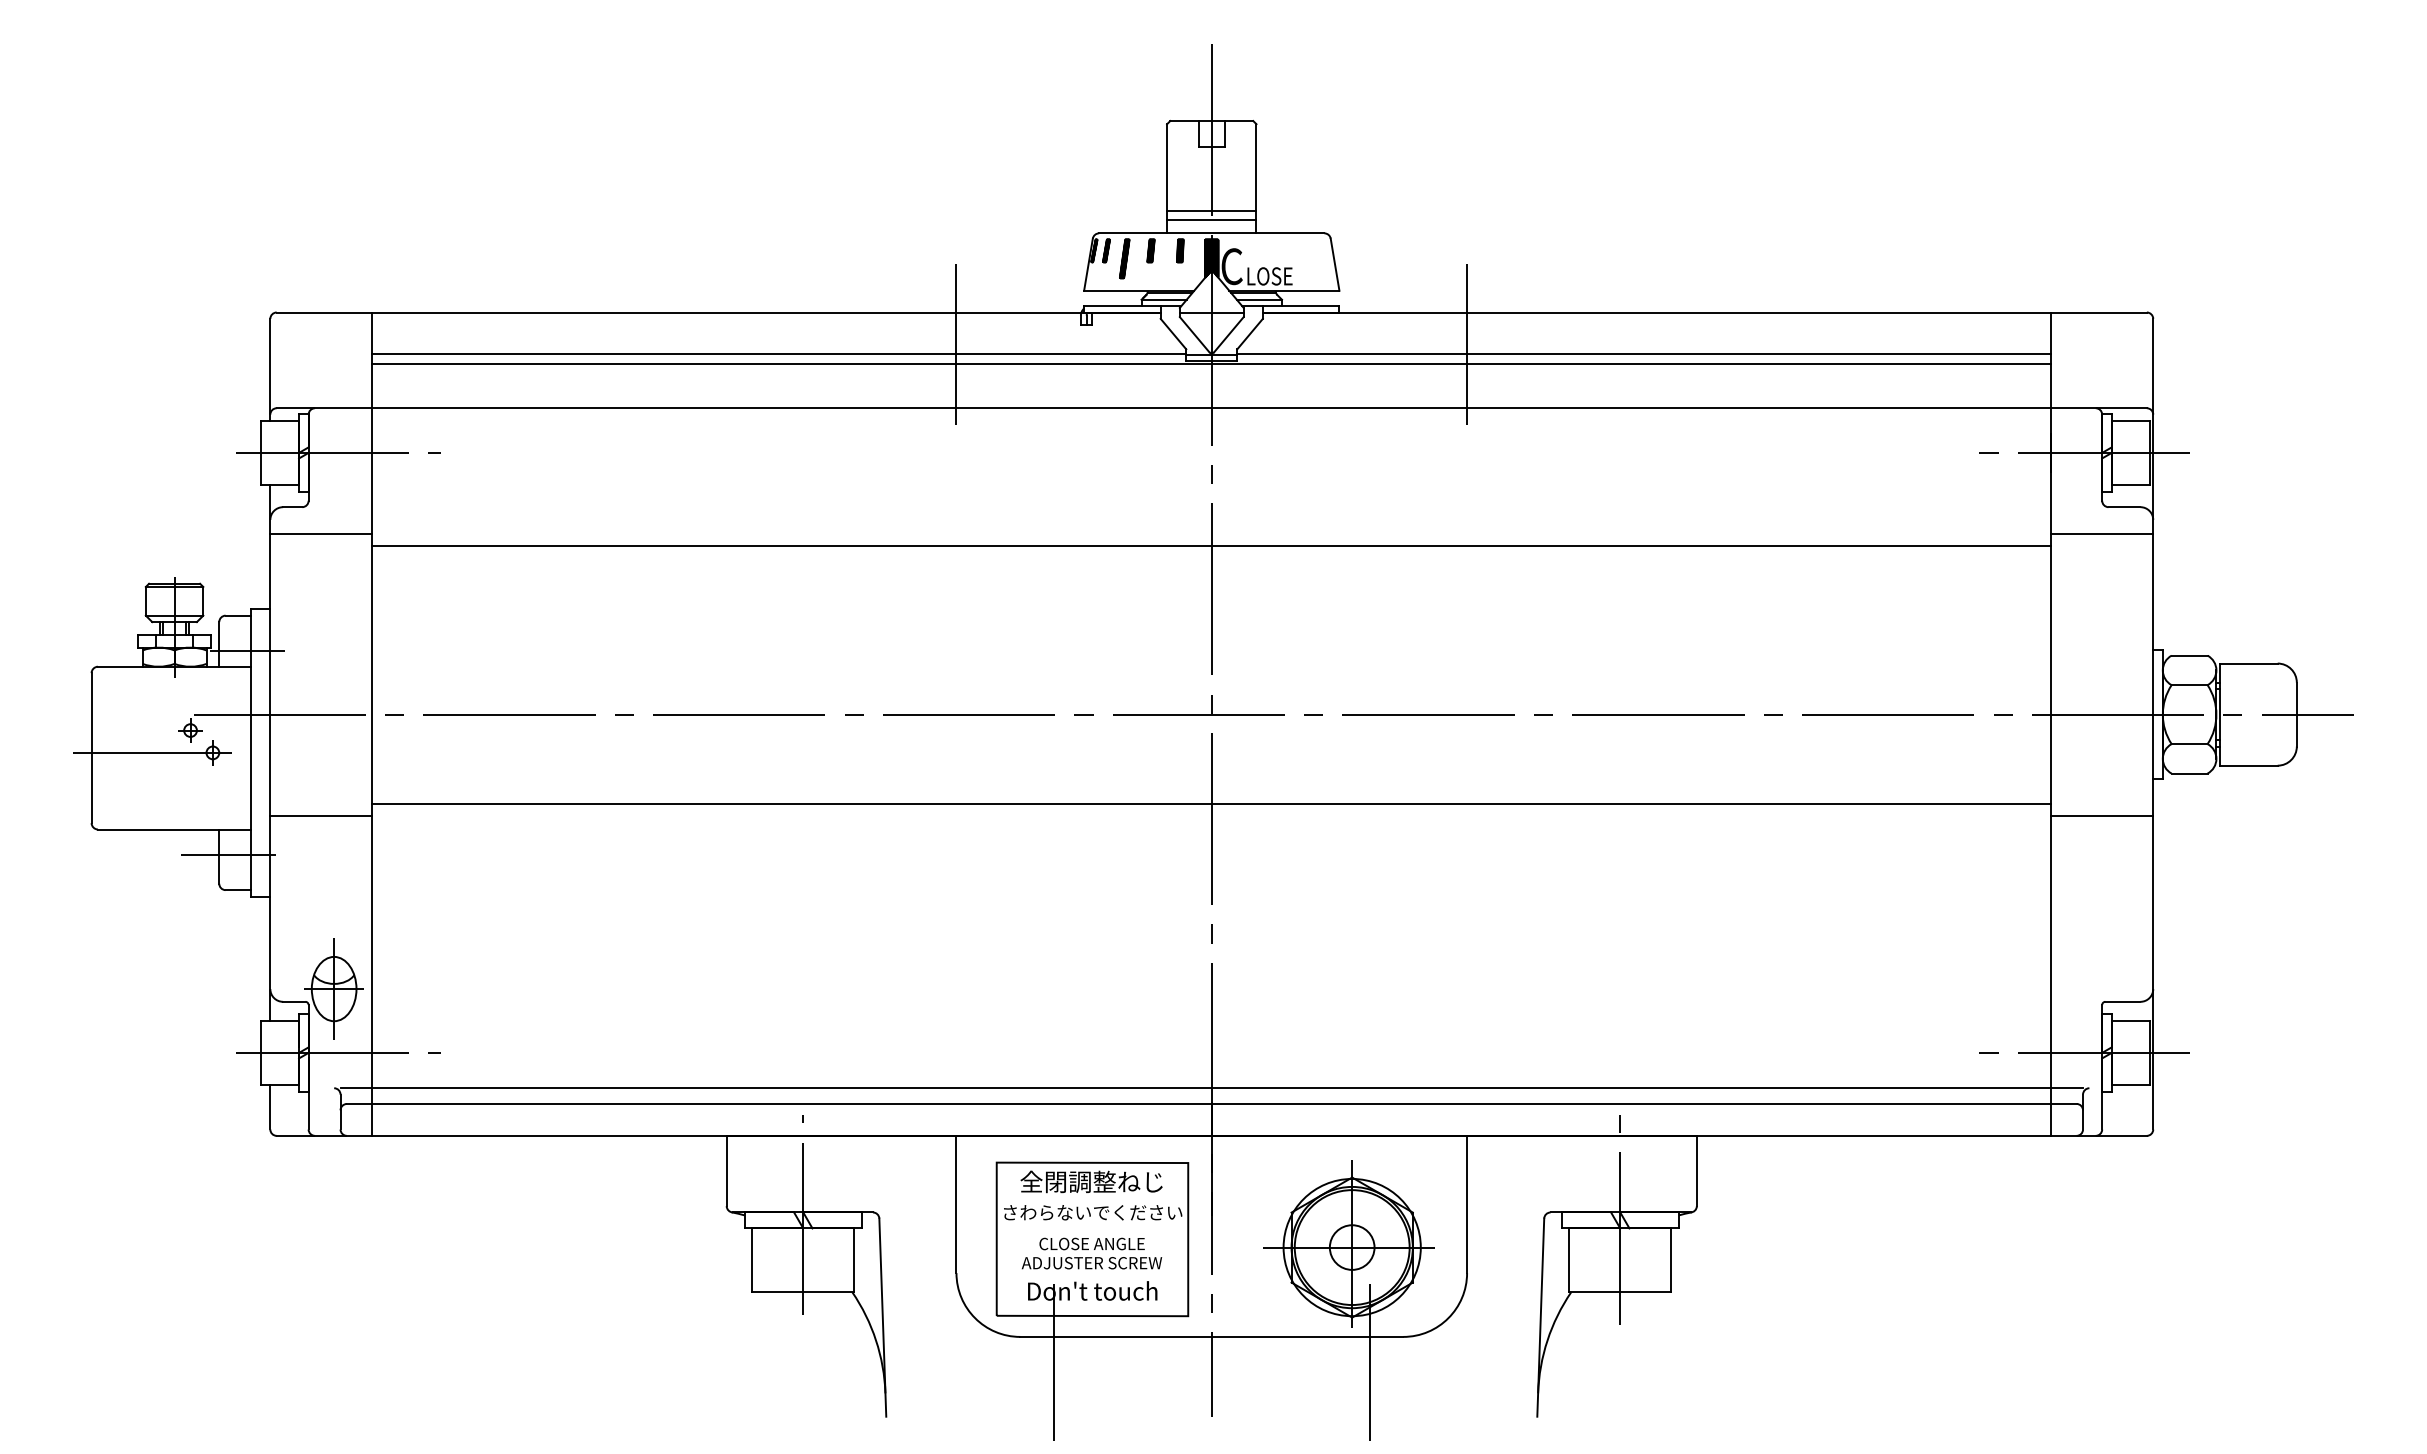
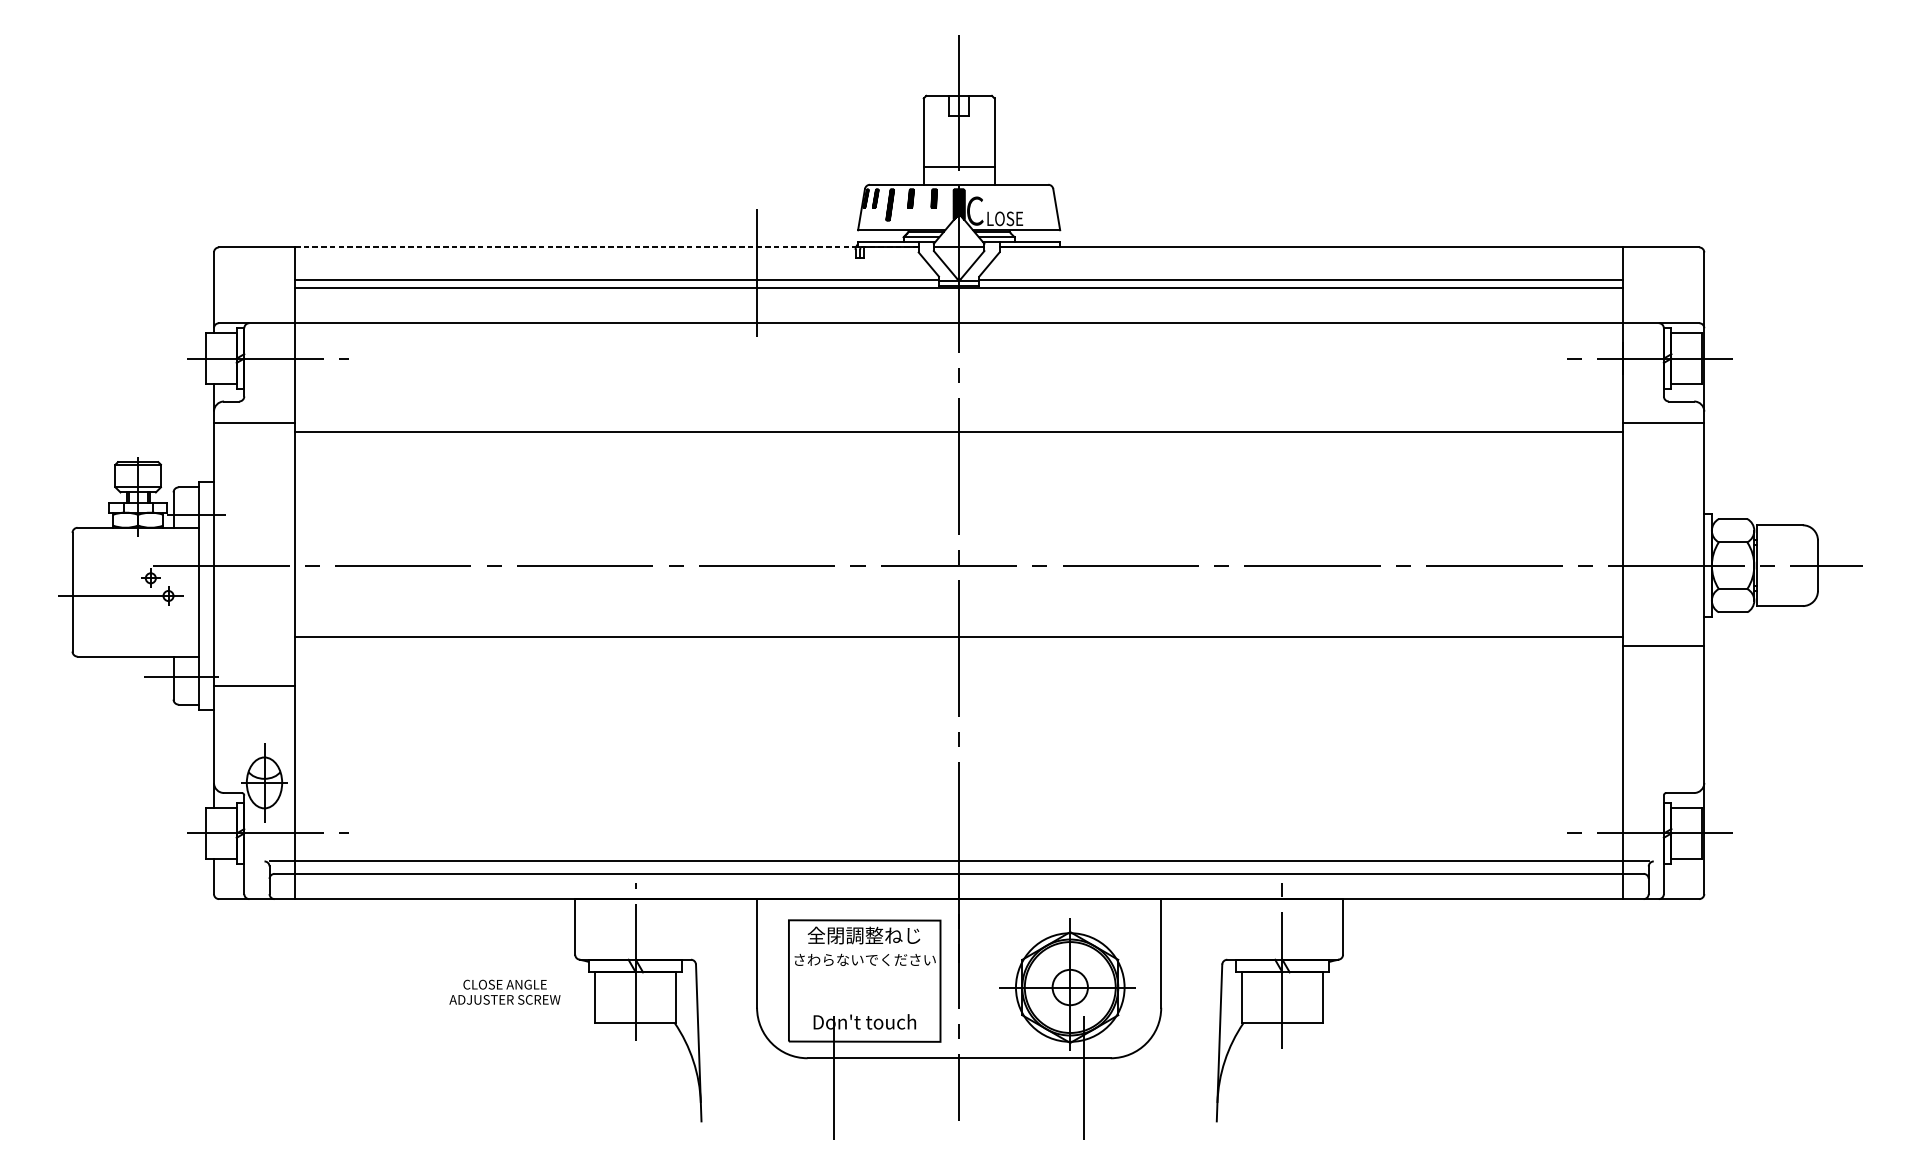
line: (1211, 219) -> (958, 173), removed
line: (766, 312) -> (606, 247), solid -> dashed
line: (1467, 344) -> (1161, 272), removed
line: (321, 815) -> (254, 685), moved
text: (1091, 1253) -> (504, 992), moved

